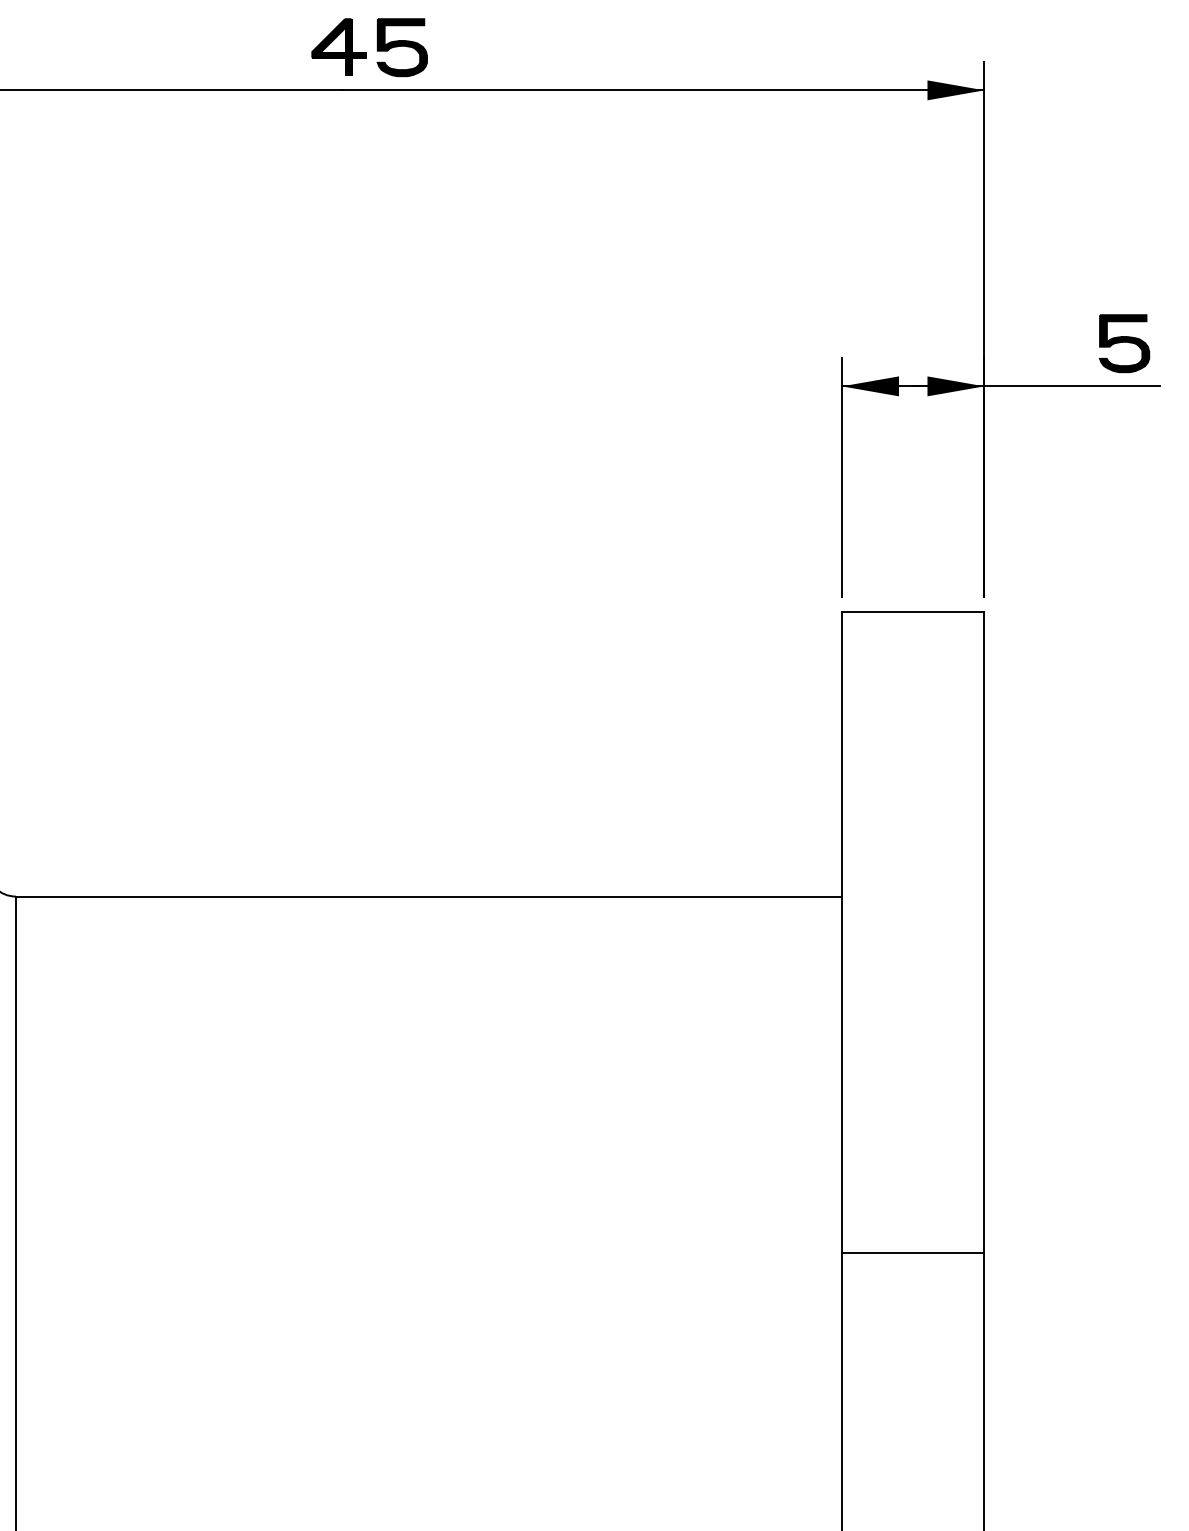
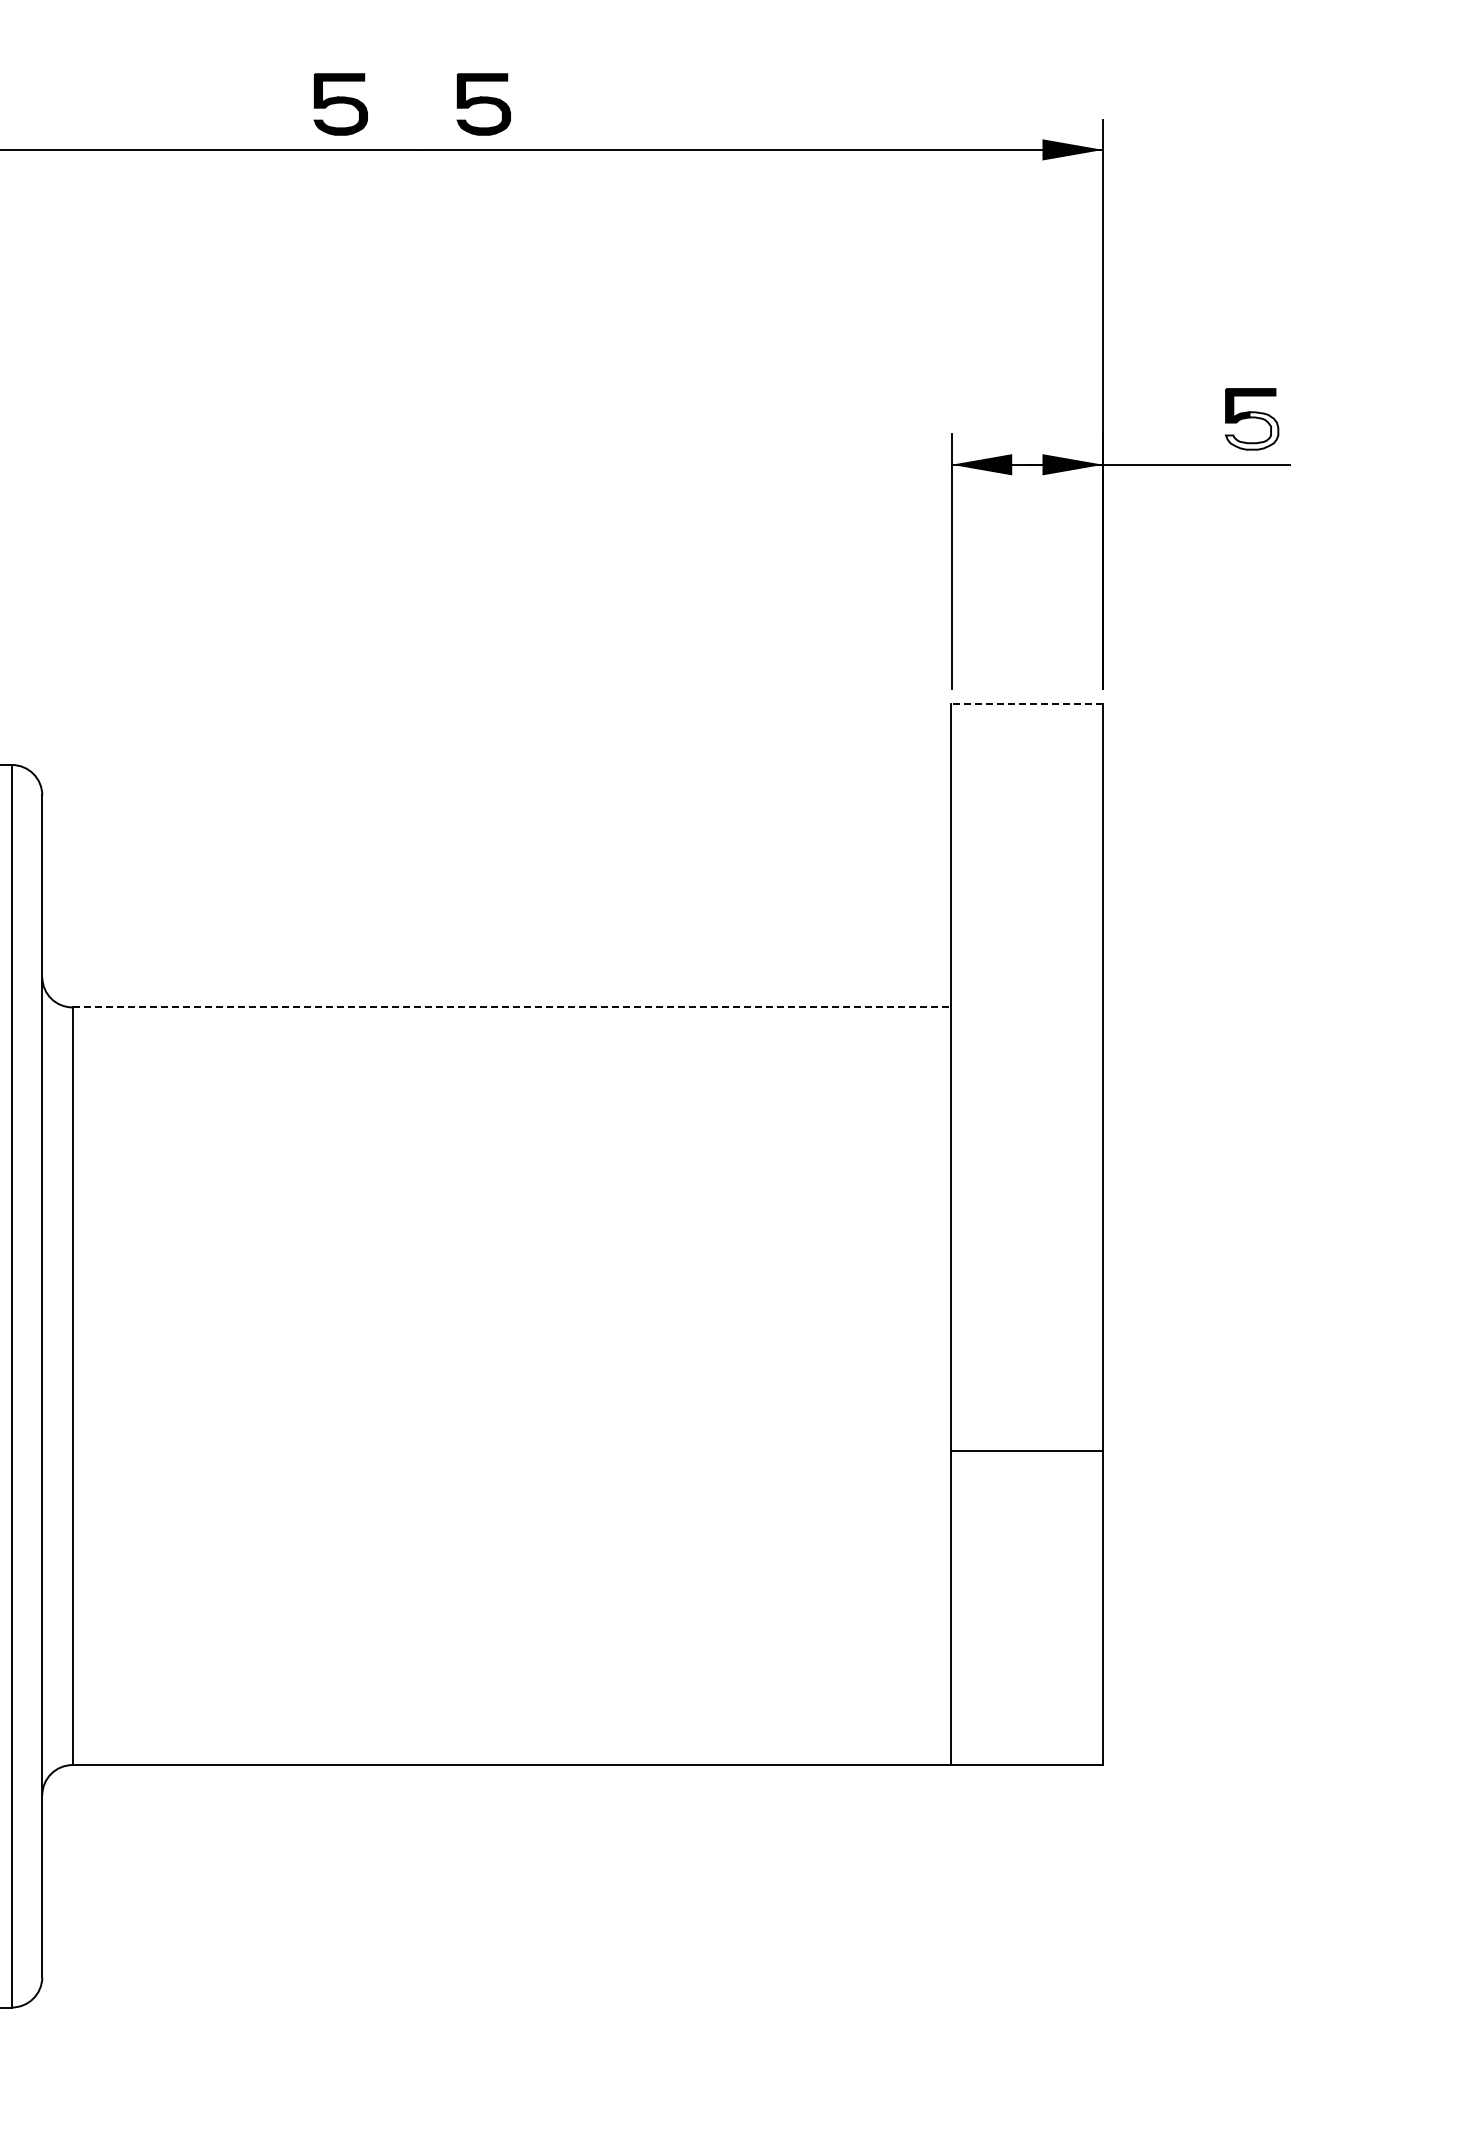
part: (338, 46) -> (416, 103), removed
part: (267, 47) -> (340, 104), added
fill: (1124, 354) -> (1252, 430), removed
line: (913, 611) -> (1027, 704), solid -> dashed
line: (429, 896) -> (512, 1007), solid -> dashed
line: (912, 1252) -> (1026, 1451), moved

